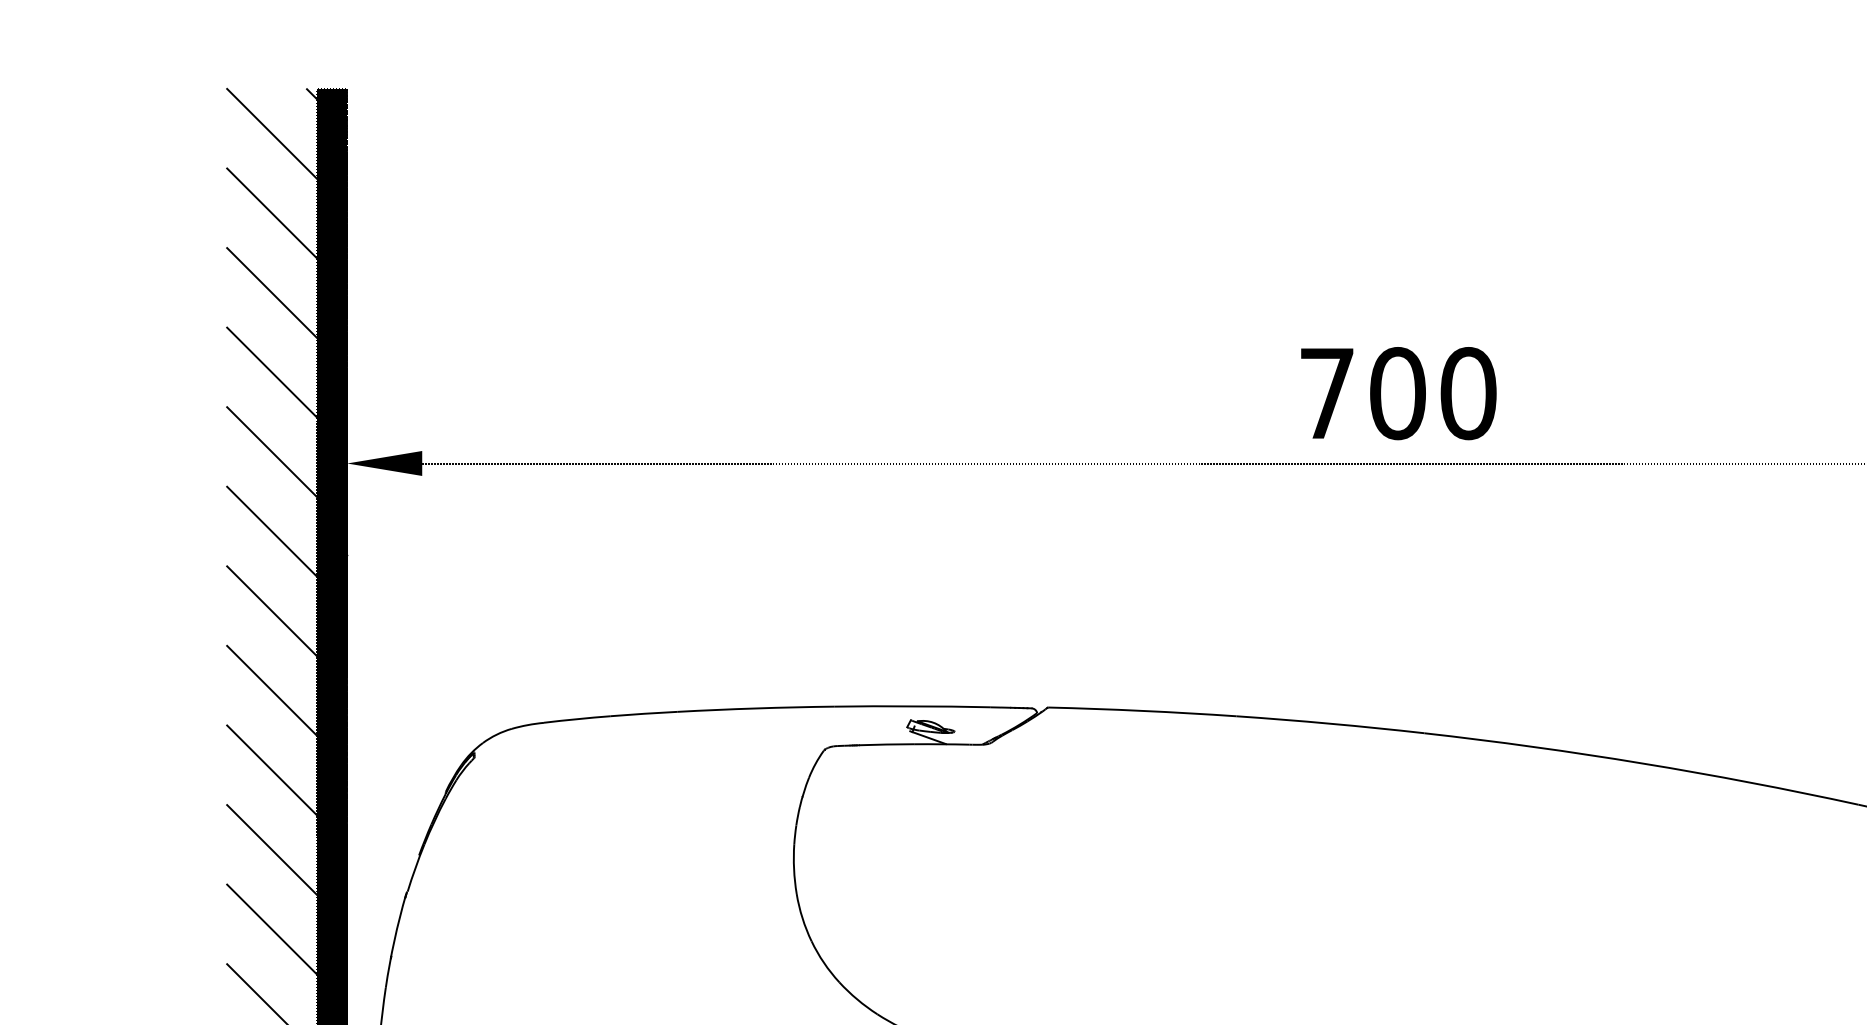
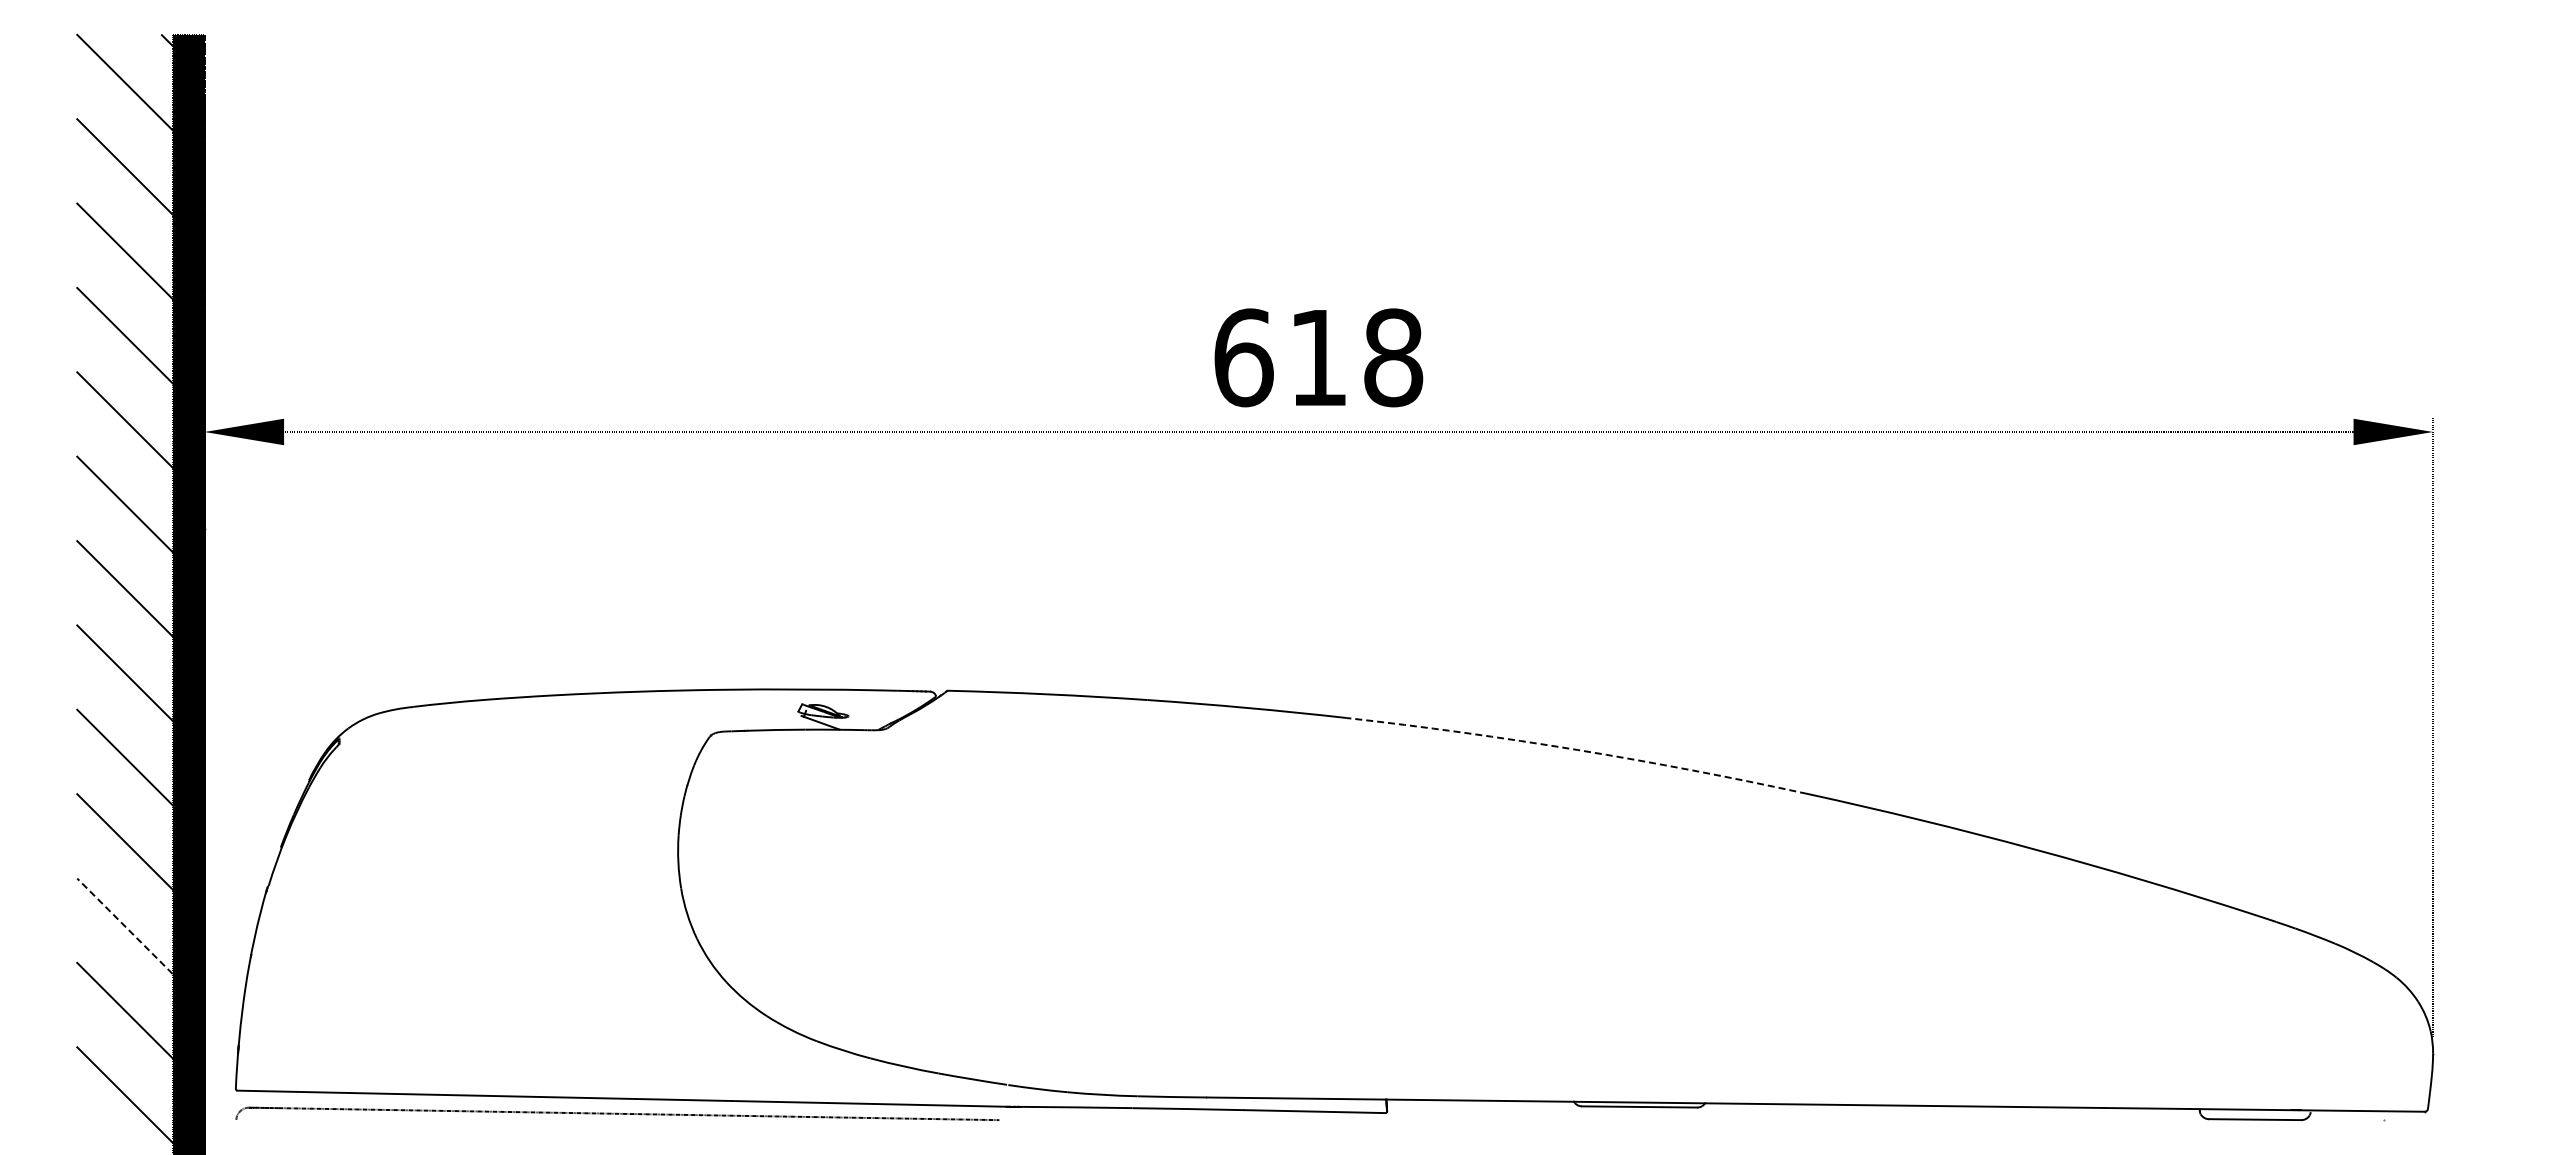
text: (1397, 393) -> (1318, 357), 700 -> 618
arc: (1642, 763) -> (1577, 750), solid -> dashed
line: (271, 928) -> (124, 925), solid -> dashed

